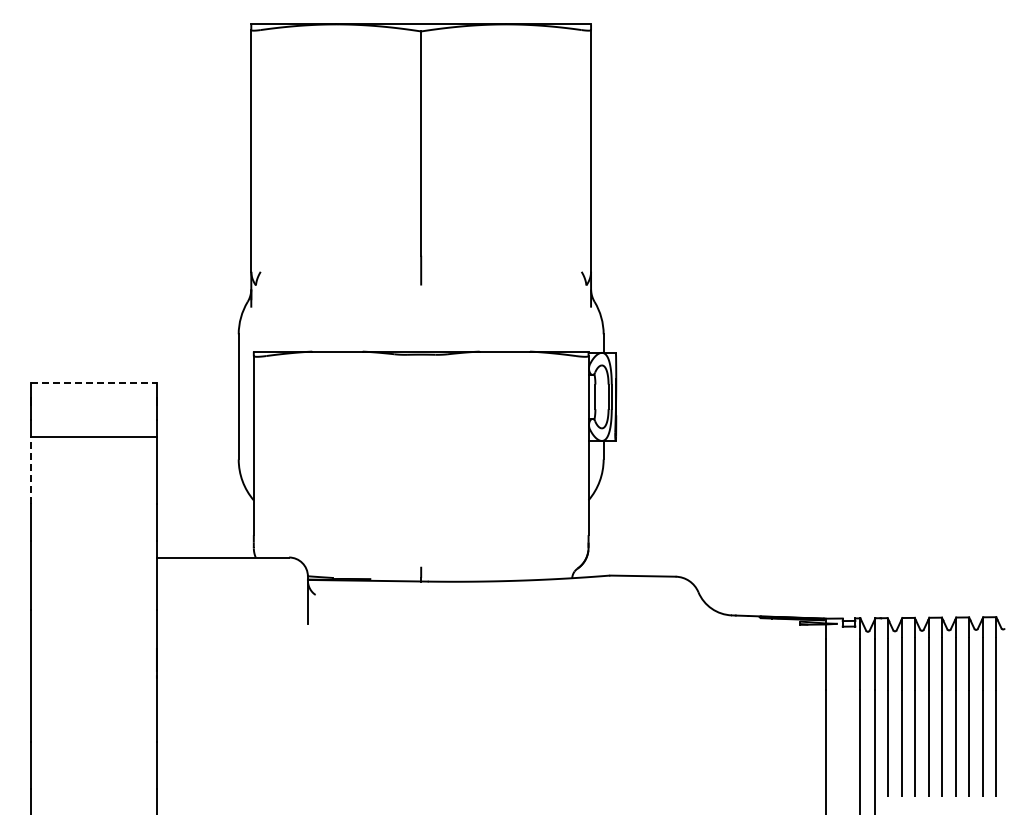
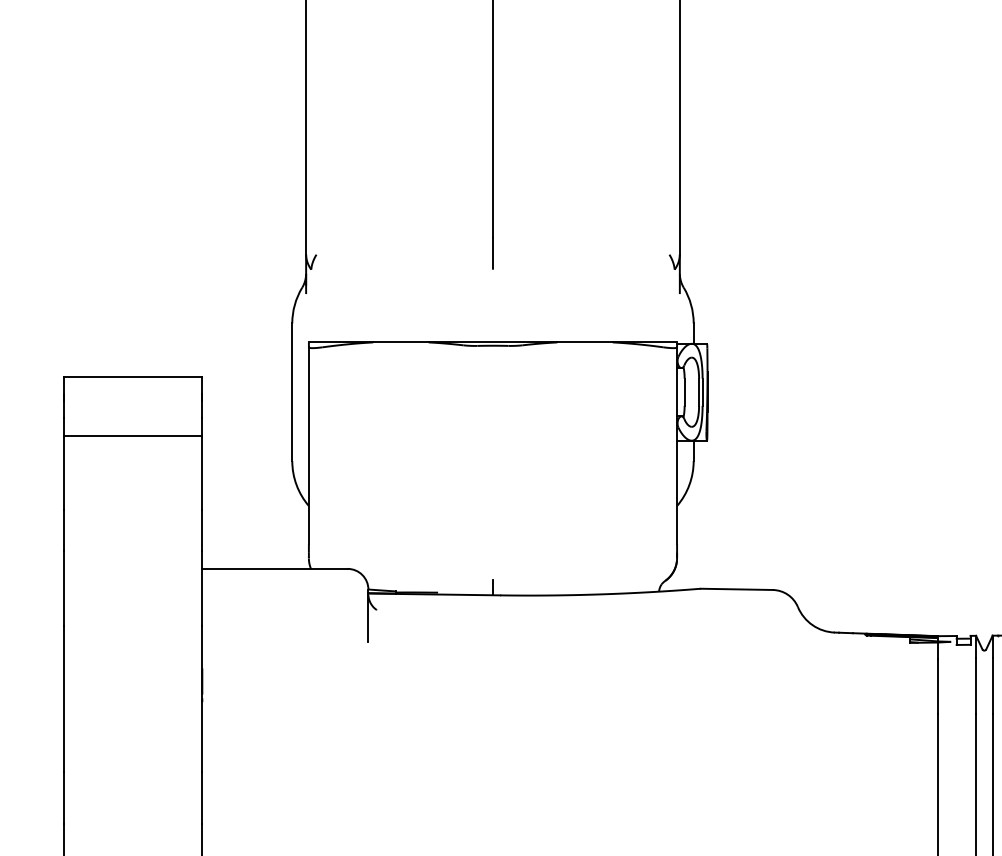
line: (94, 383) -> (133, 377), dashed -> solid
line: (31, 470) -> (64, 473), dashed -> solid

